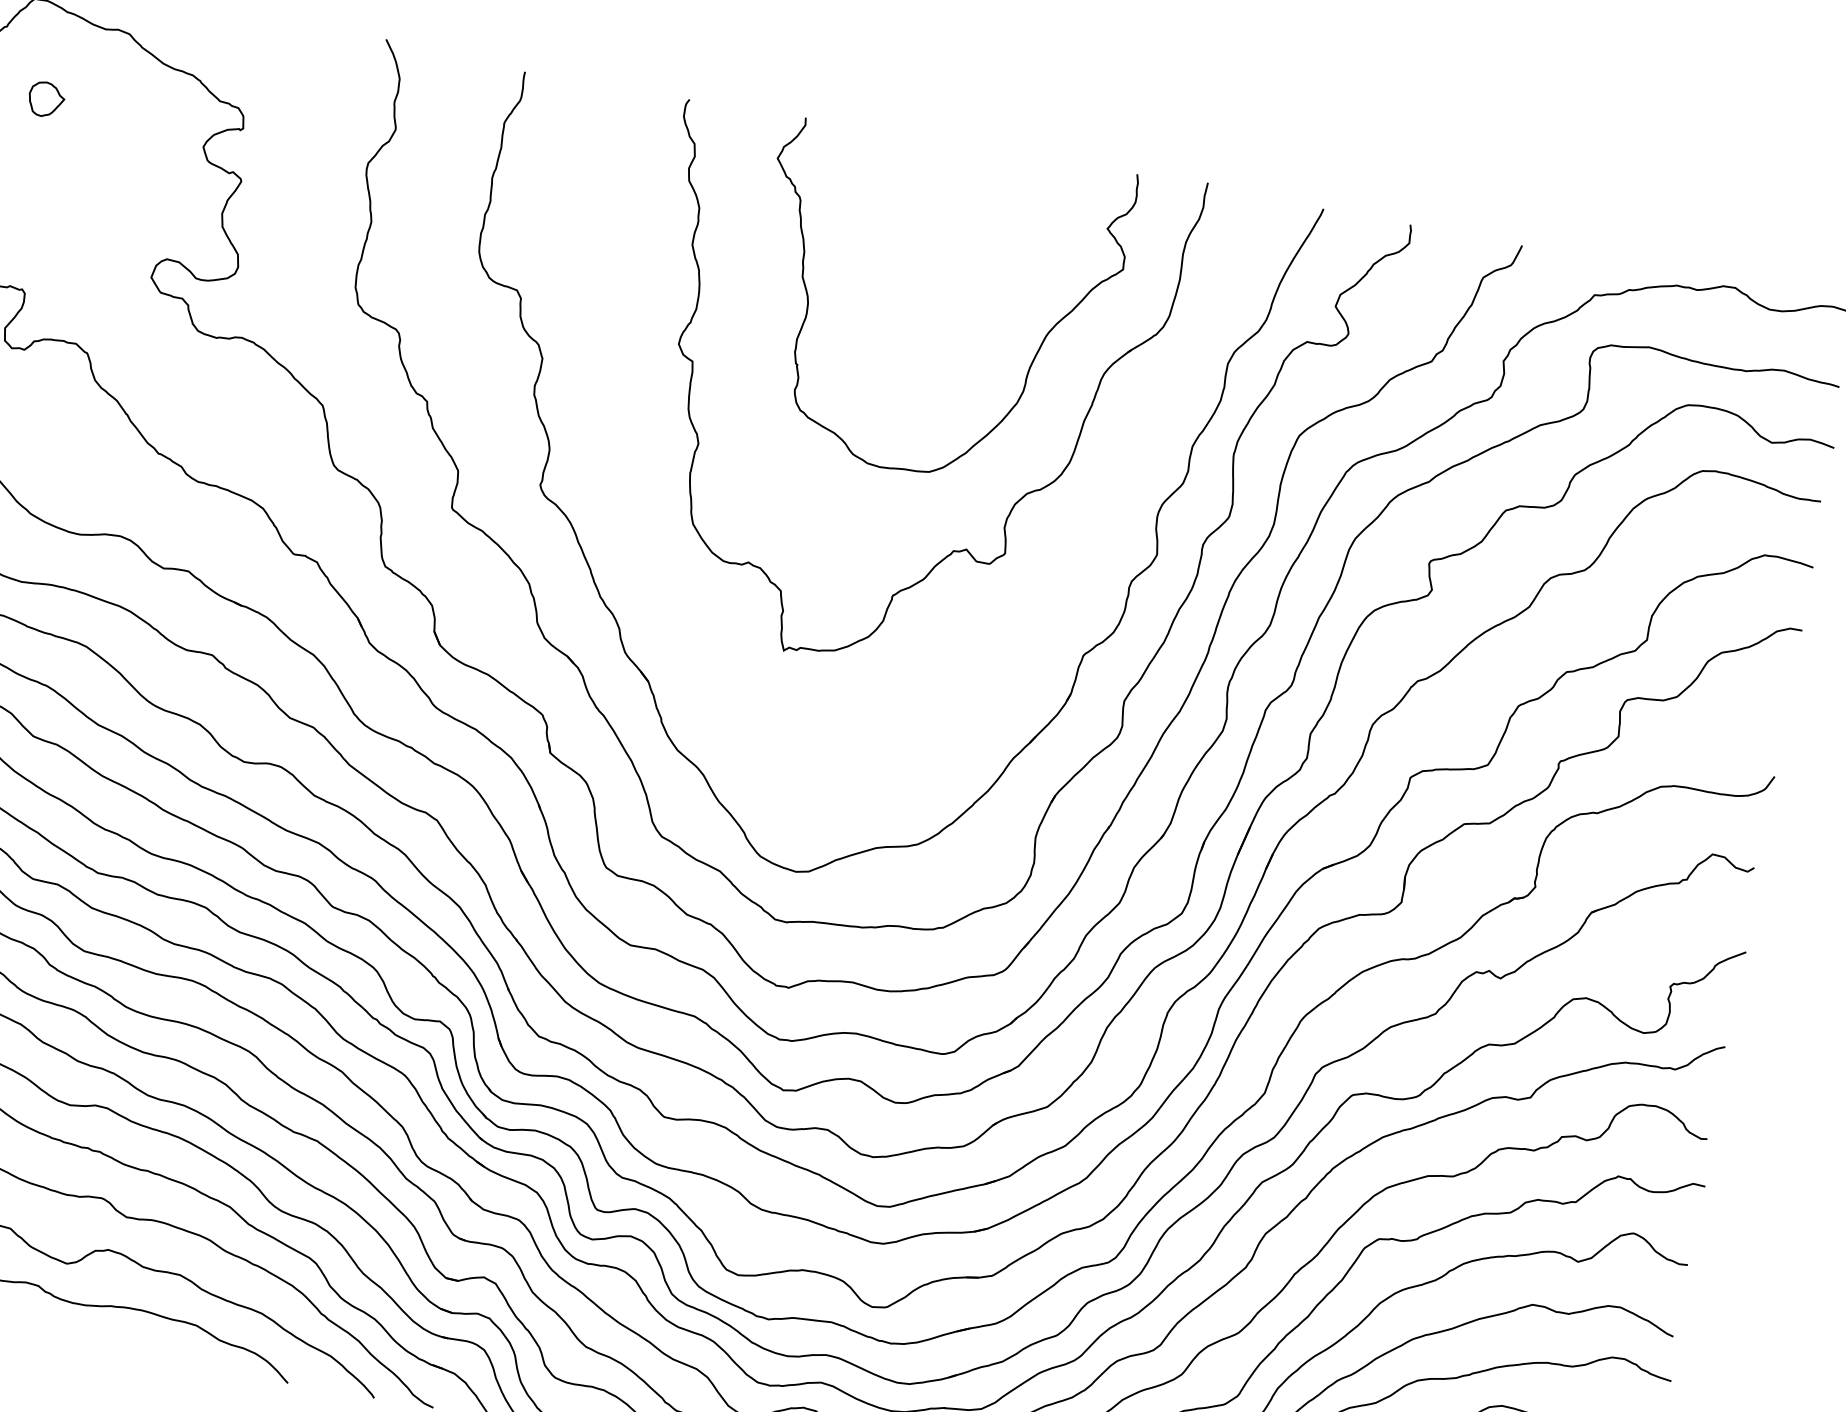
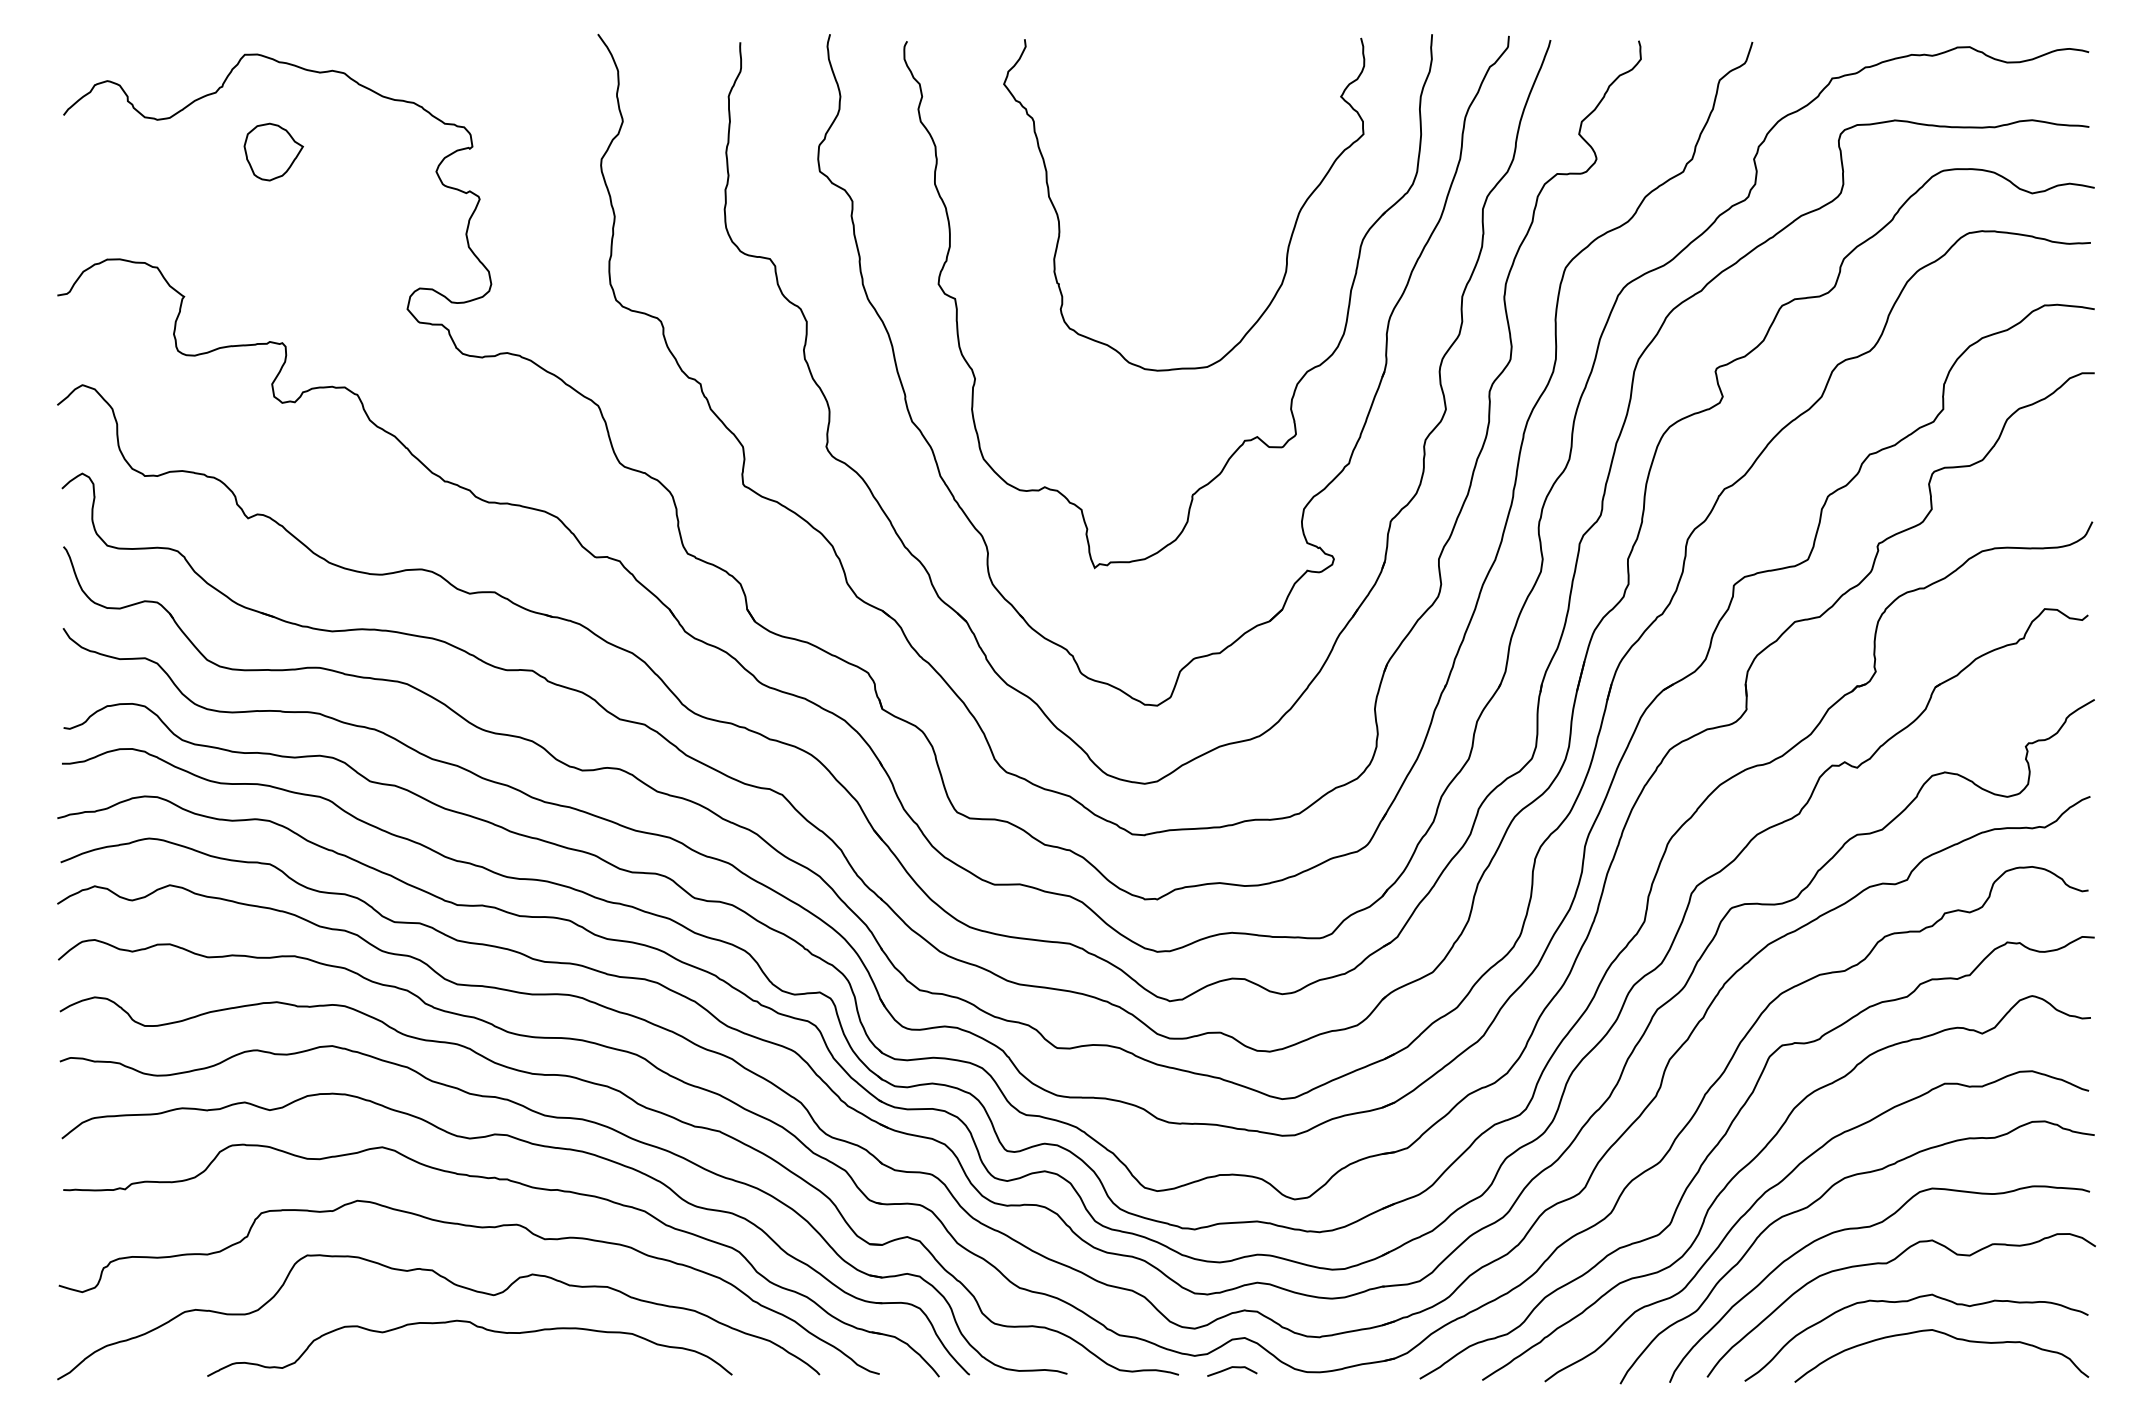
part: (46, 99) -> (273, 151), size x1.67
part: (1009, 618) -> (1311, 497), added

